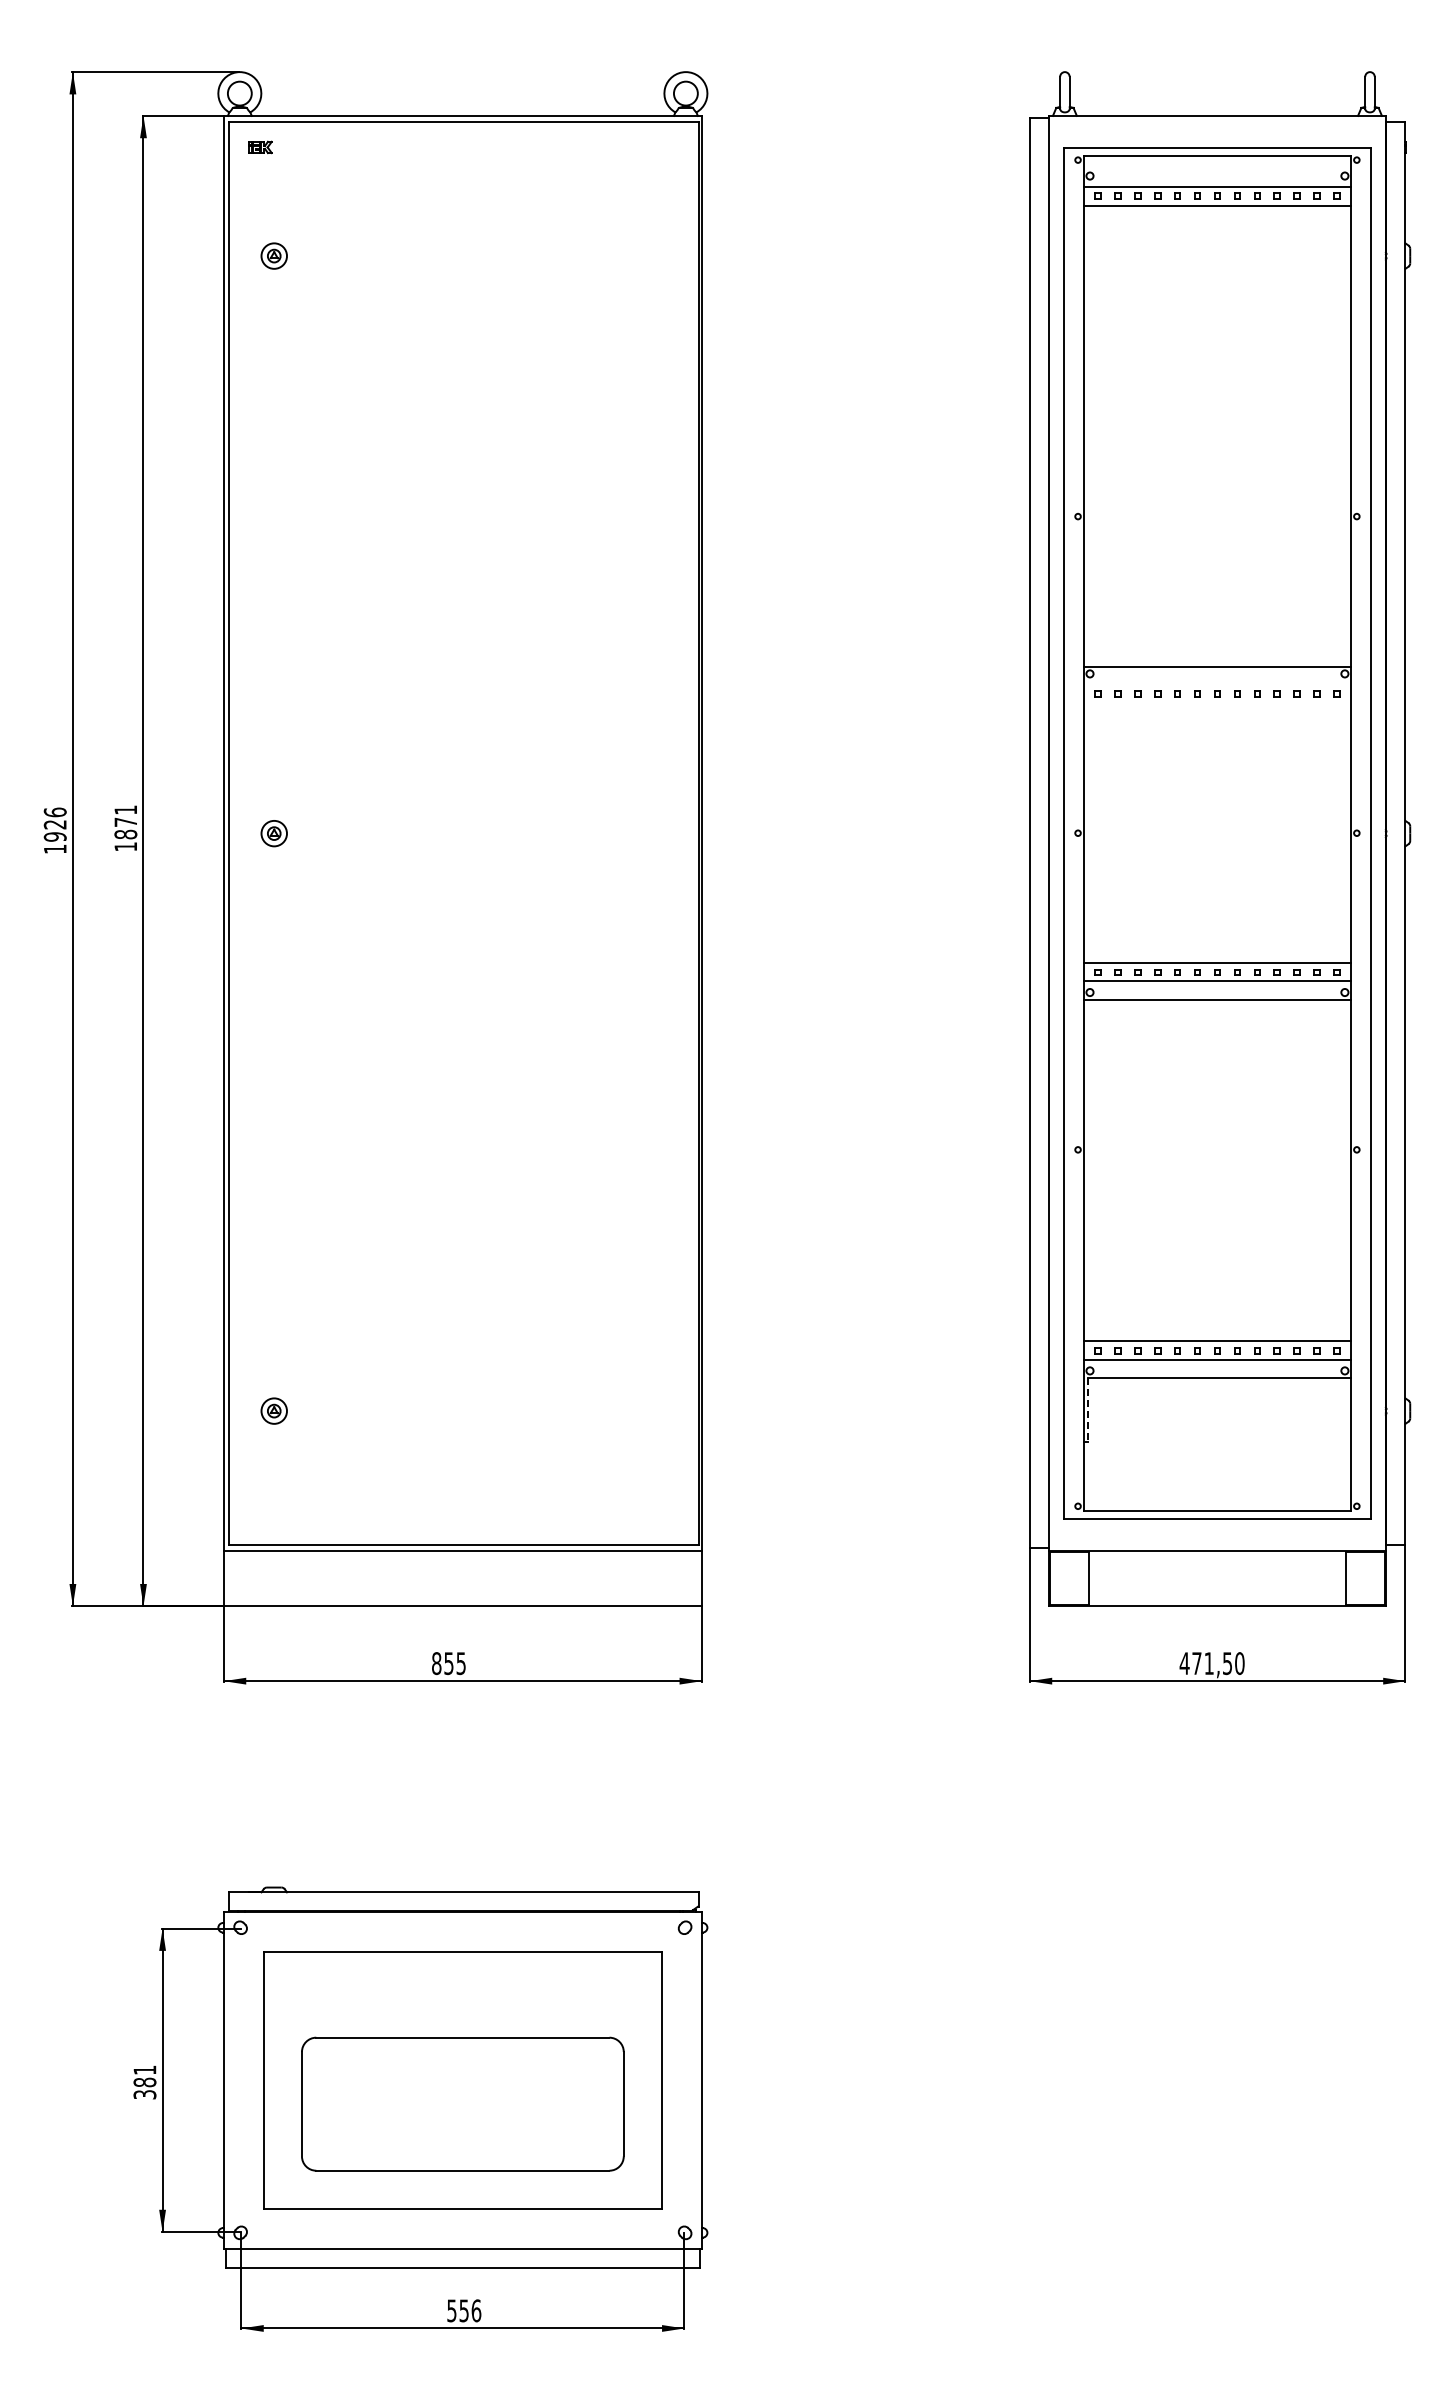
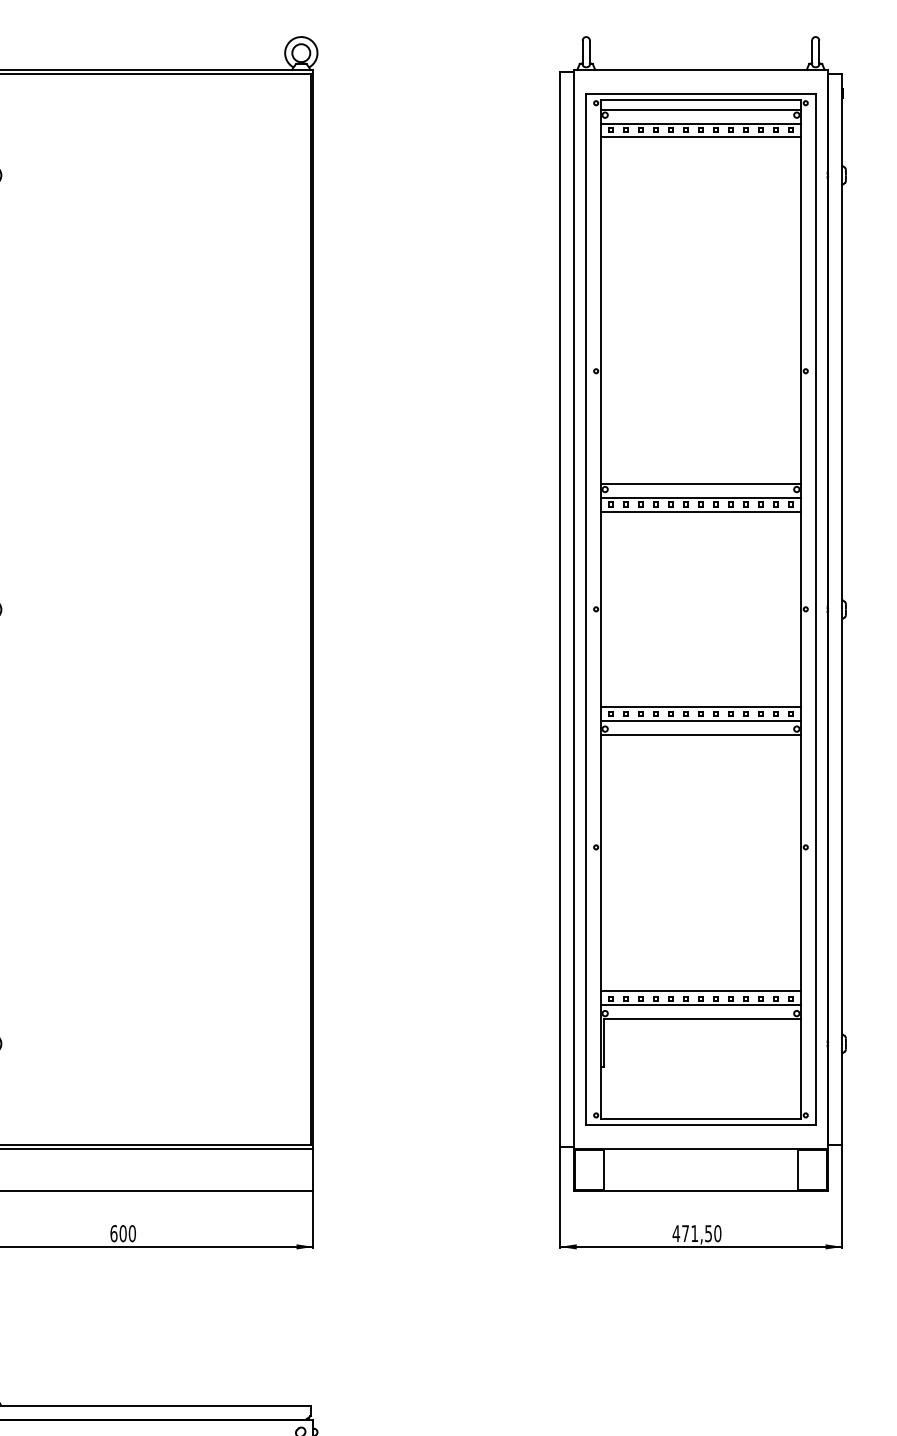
line: (1217, 168) -> (701, 109), added
line: (1217, 685) -> (701, 498), added
line: (1217, 703) -> (701, 511), added
line: (1088, 1409) -> (604, 1042), dashed -> solid
text: (449, 1663) -> (123, 1233), 855 -> 600

